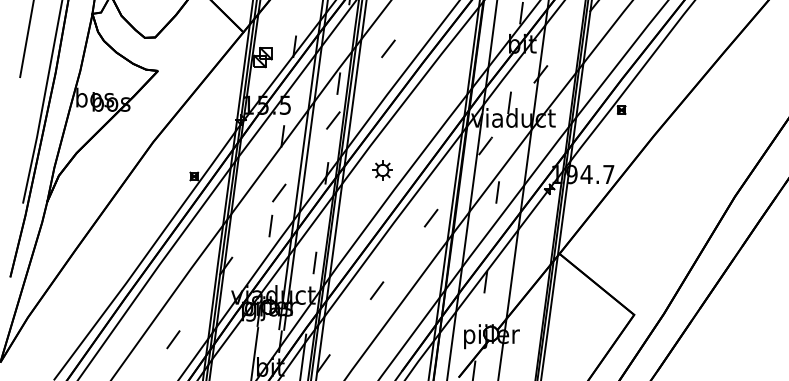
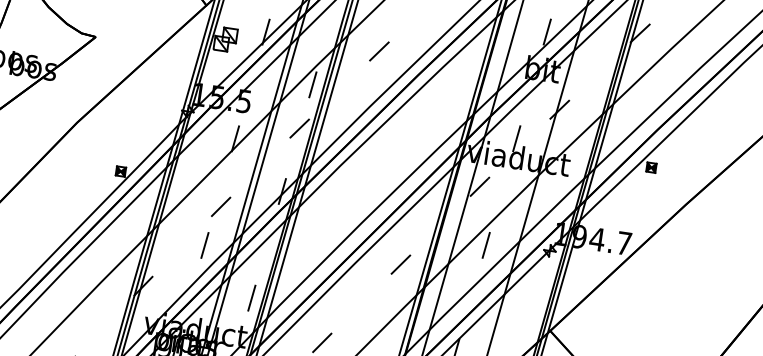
part: (382, 170) -> (350, 198), removed

